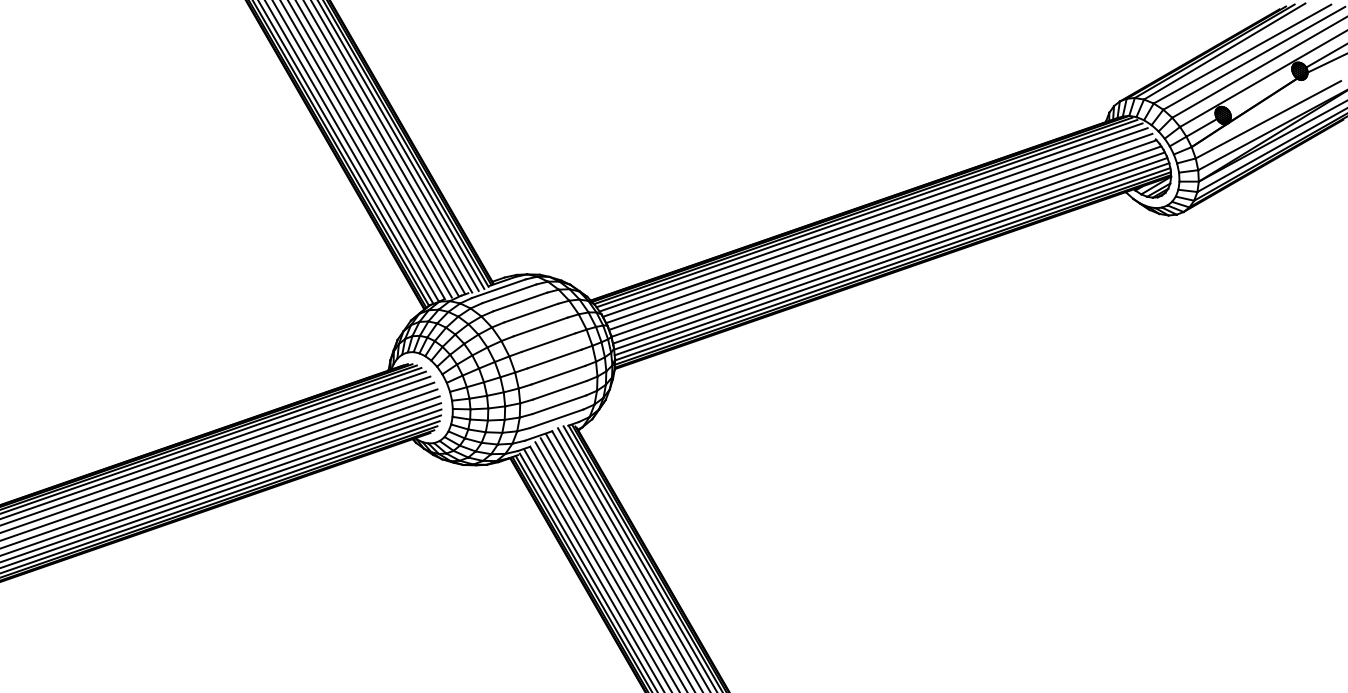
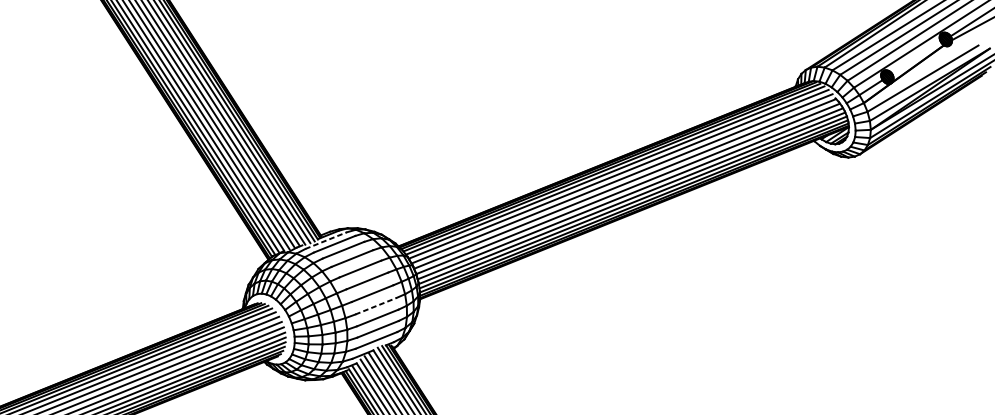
line: (498, 288) -> (325, 240), solid -> dashed
line: (558, 375) -> (376, 306), solid -> dashed

